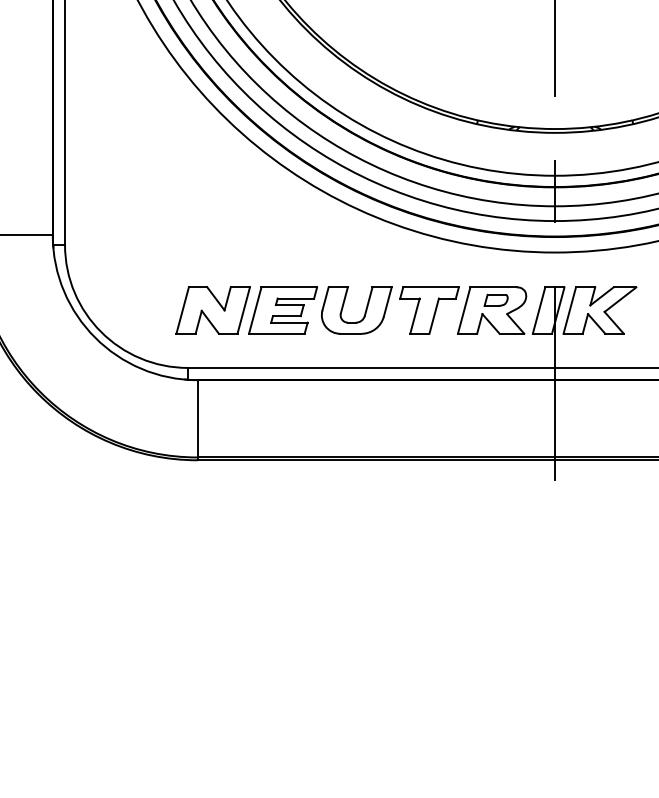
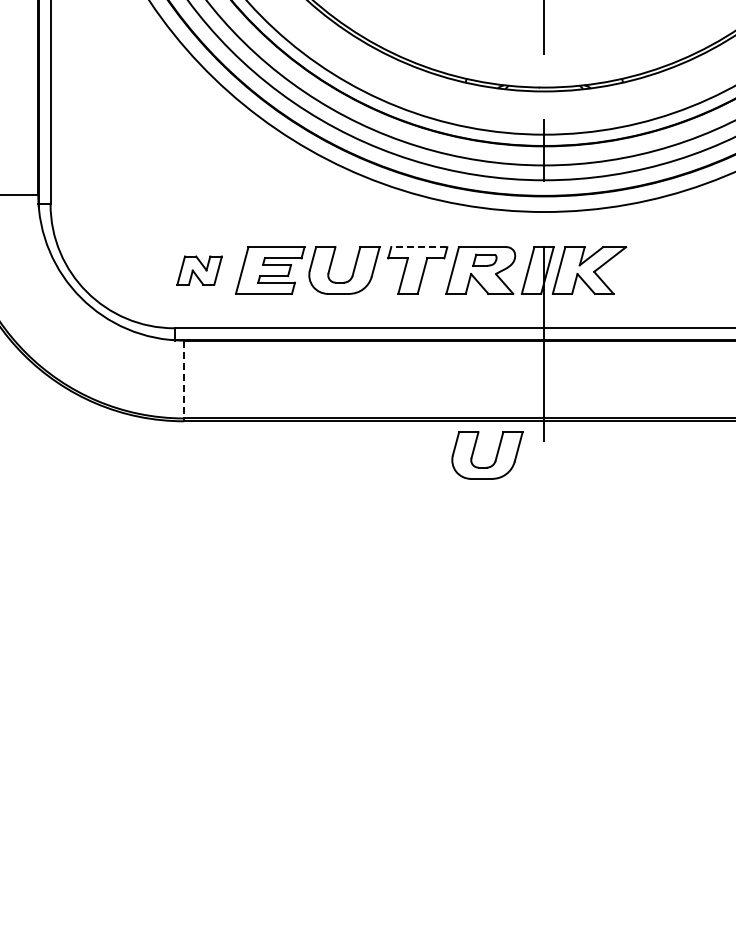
line: (430, 287) -> (418, 247), solid -> dashed
part: (212, 310) -> (199, 270), size x0.6
line: (197, 420) -> (184, 381), solid -> dashed
part: (506, 495) -> (495, 456), added

